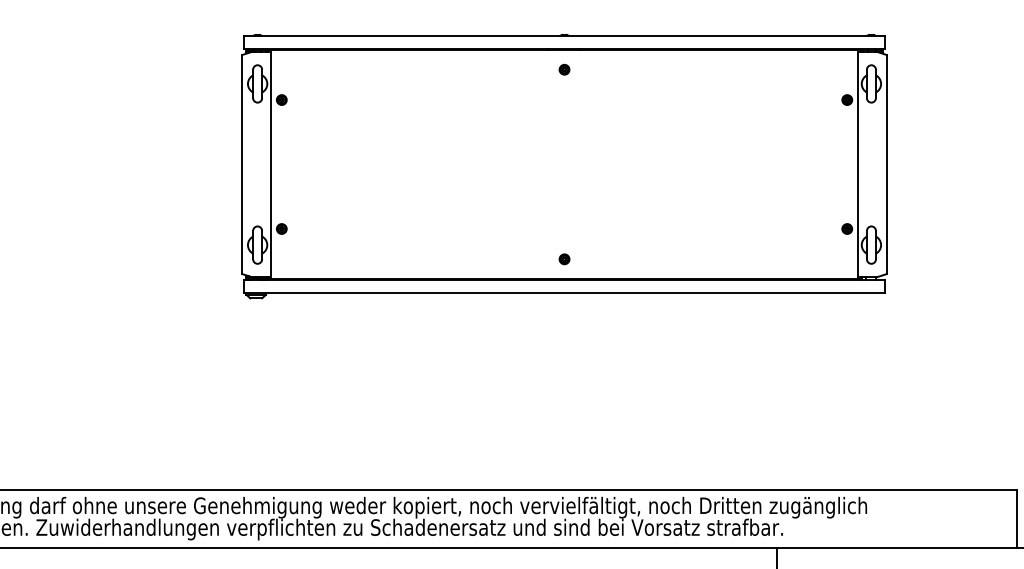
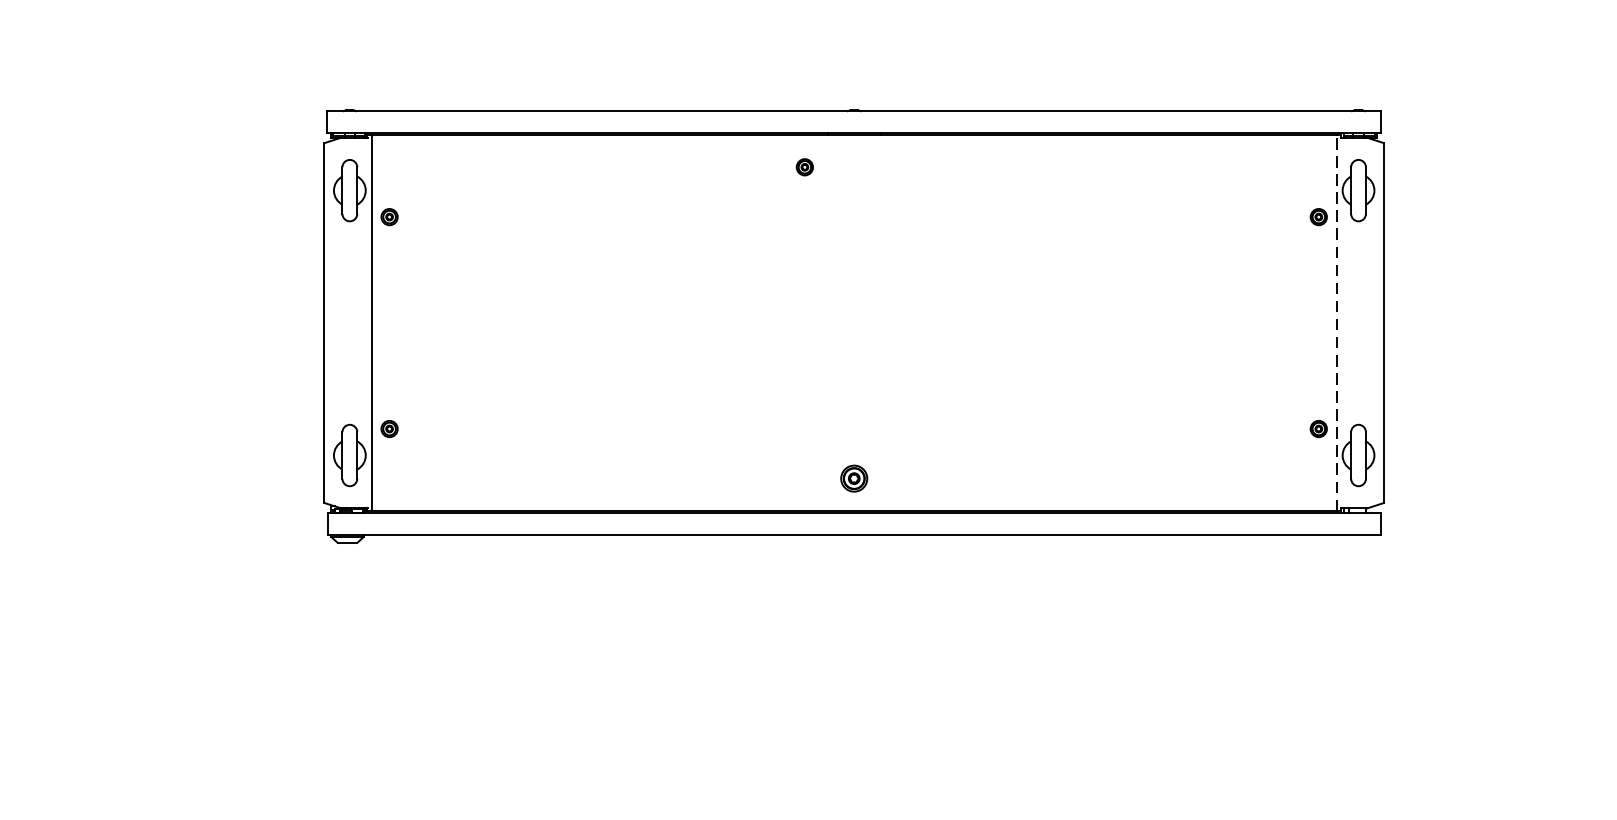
part: (564, 69) -> (804, 166), moved
line: (858, 164) -> (1337, 322), solid -> dashed
part: (564, 259) -> (854, 479), size x1.6

